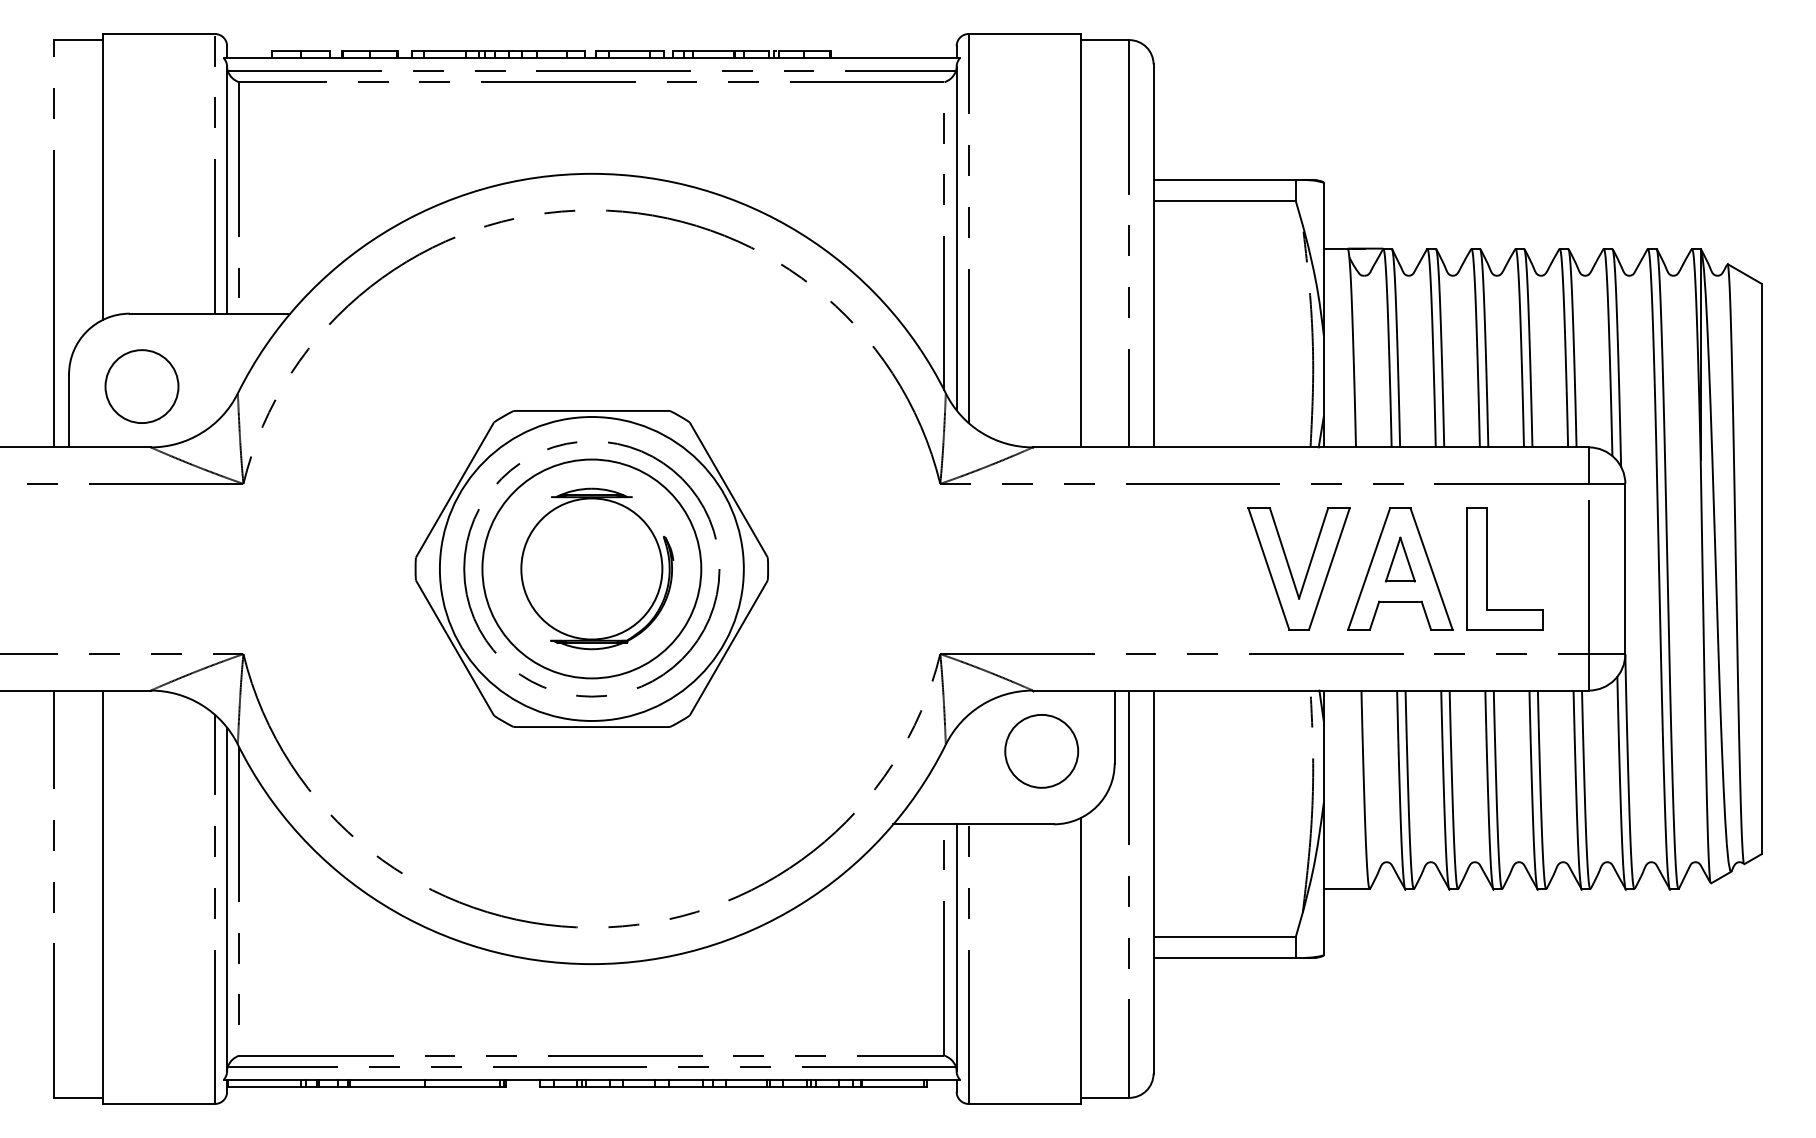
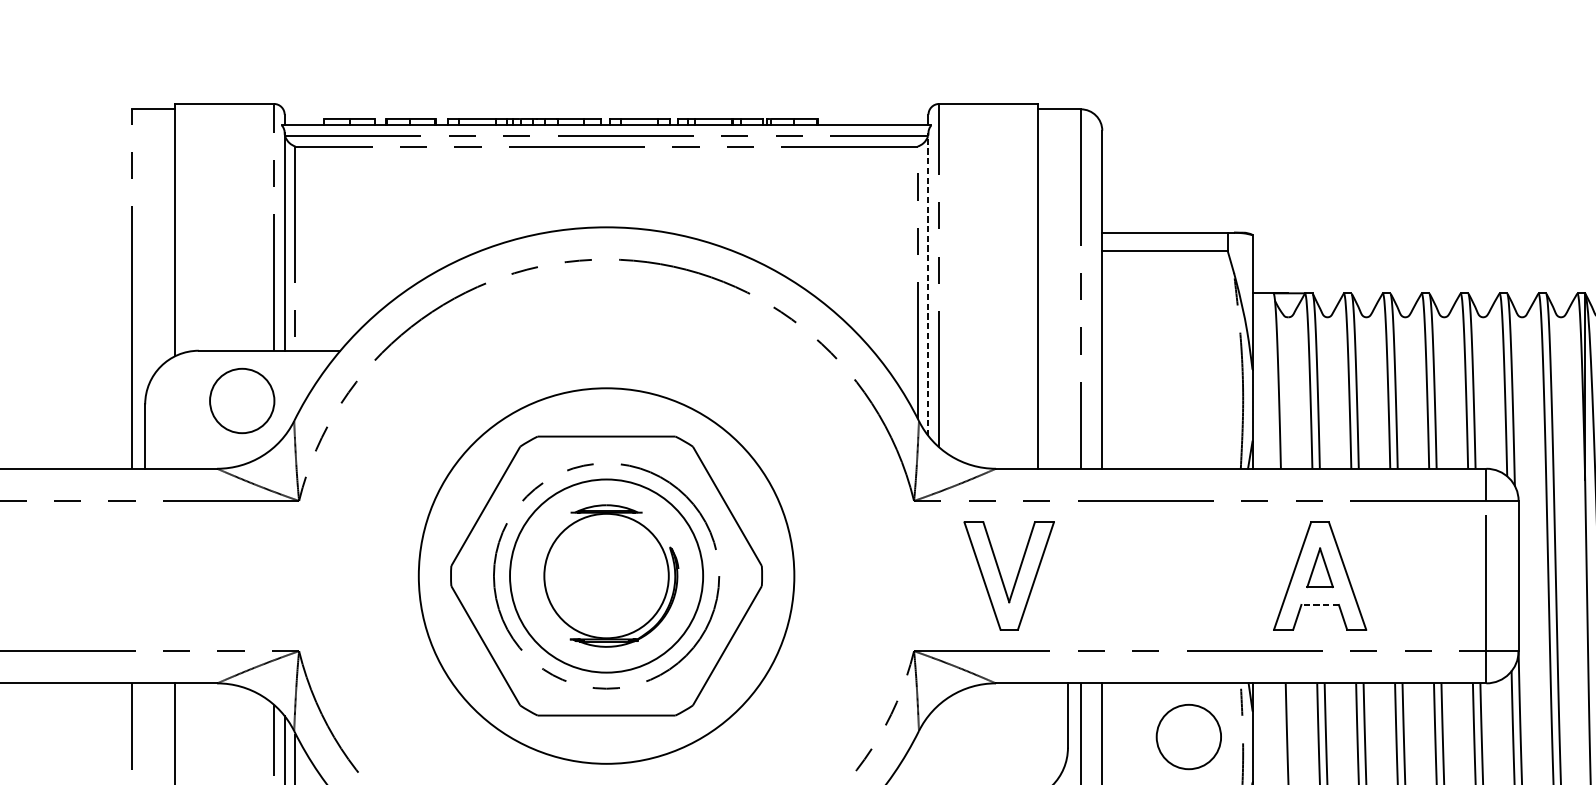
line: (956, 238) -> (928, 284), solid -> dashed
circle: (141, 386) -> (241, 400), moved
circle: (591, 568) -> (606, 575), size x1.4
part: (1487, 568) -> (1396, 575), removed
part: (1291, 571) -> (1002, 578), moved
line: (1399, 601) -> (1319, 604), solid -> dashed
circle: (1041, 751) -> (1188, 737), moved

